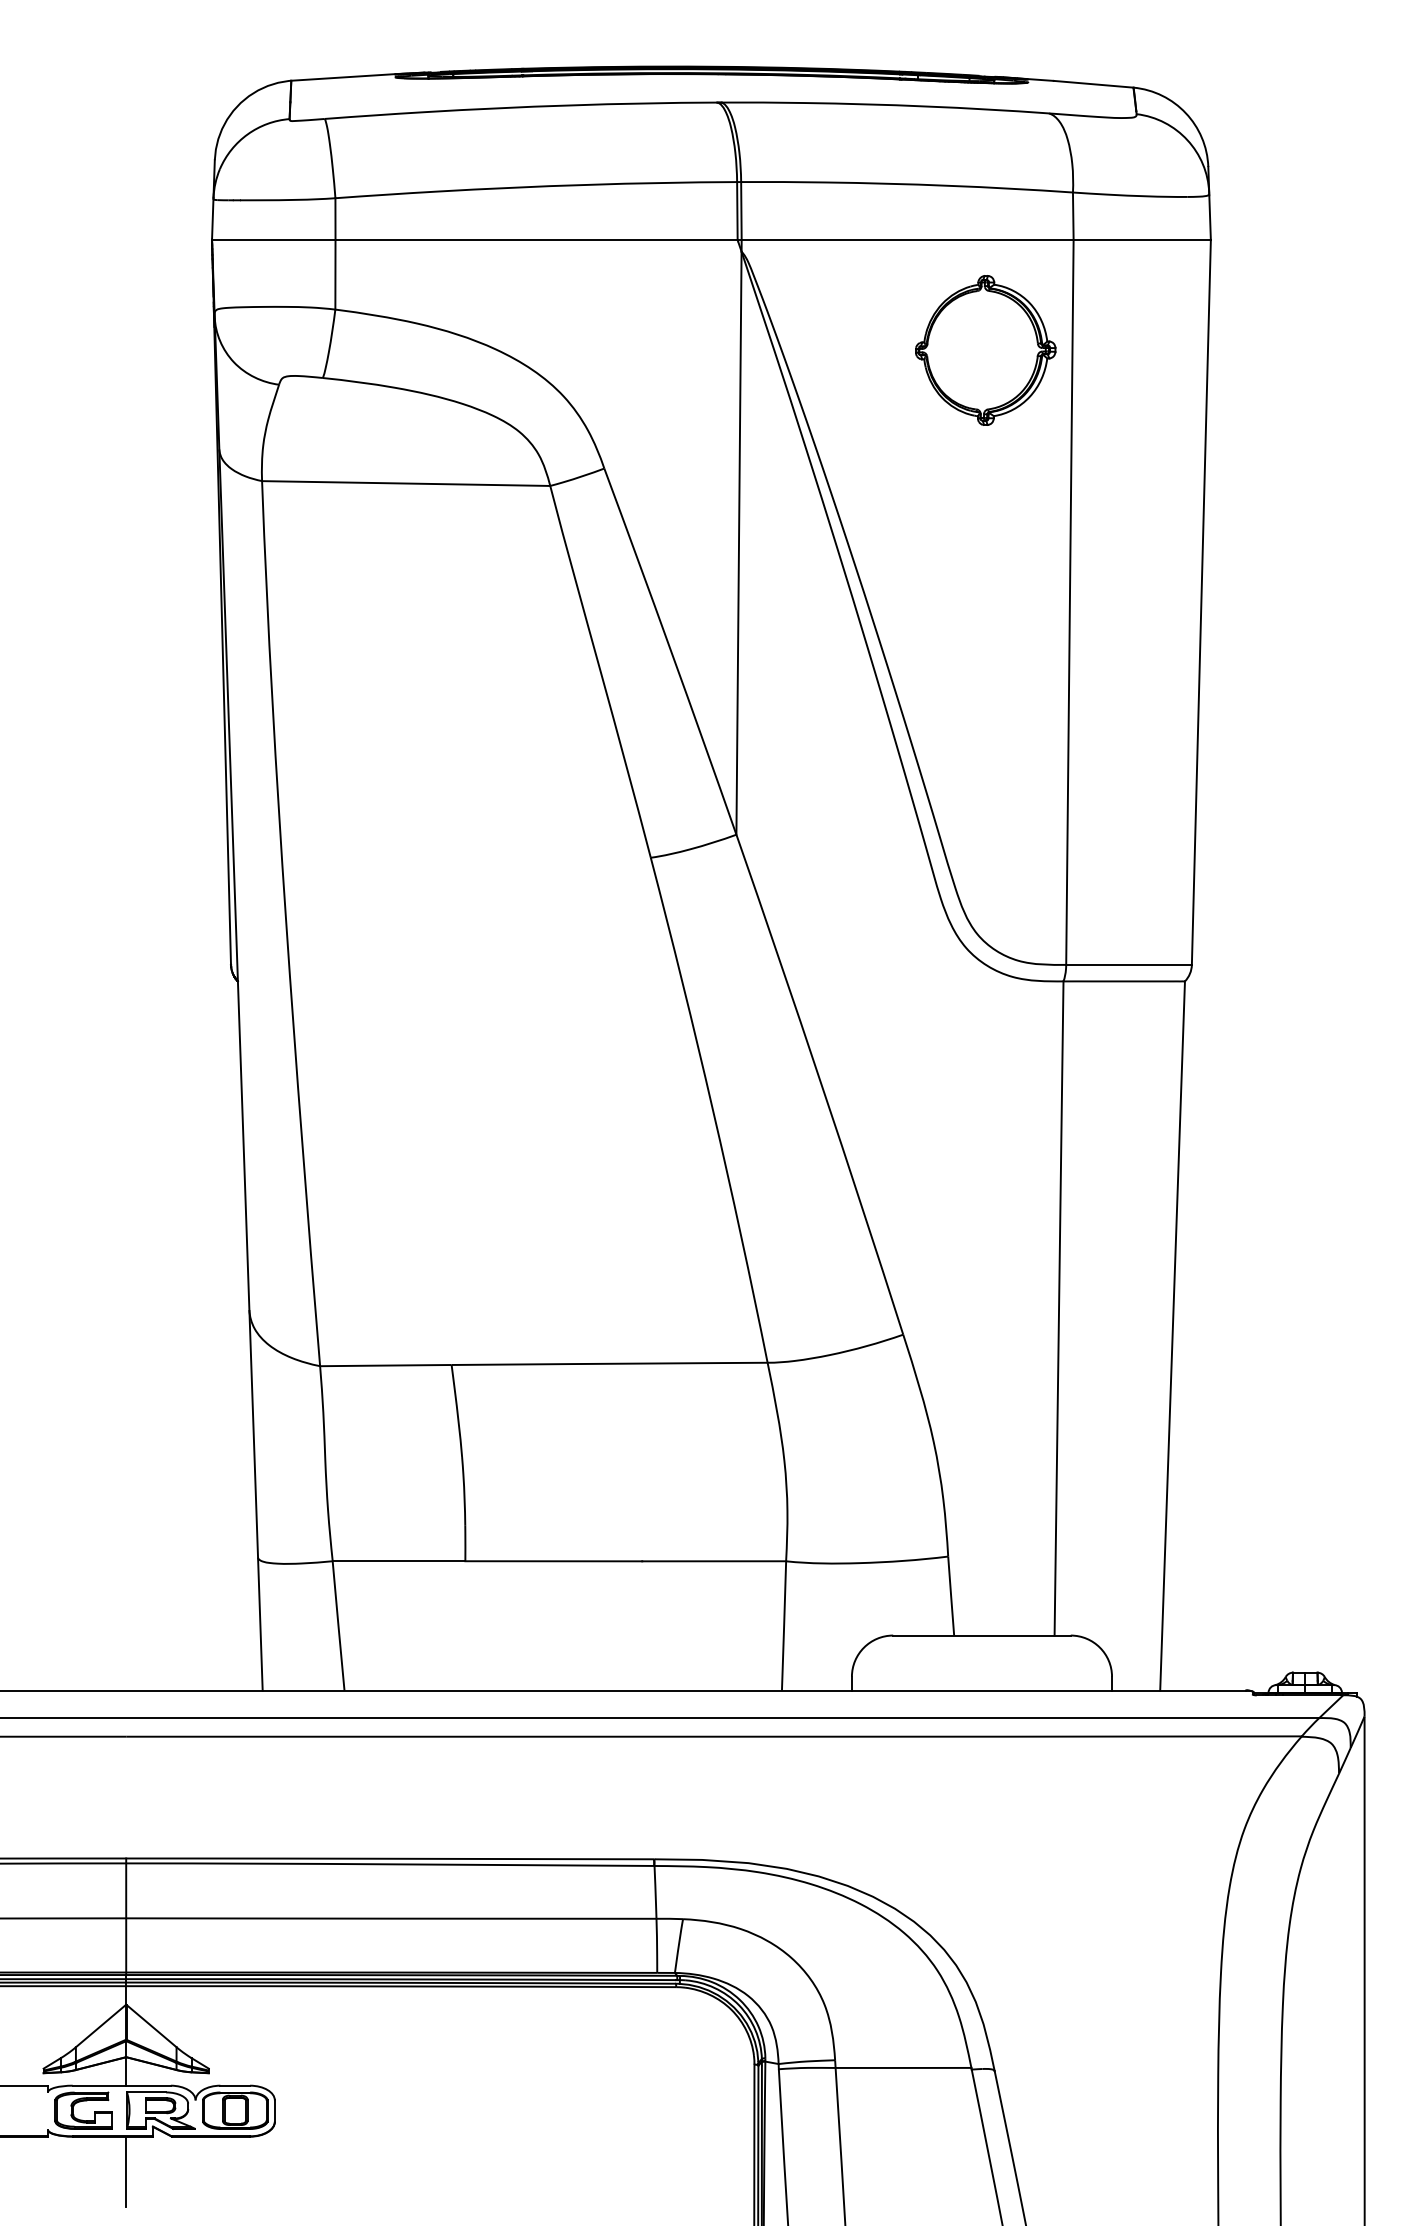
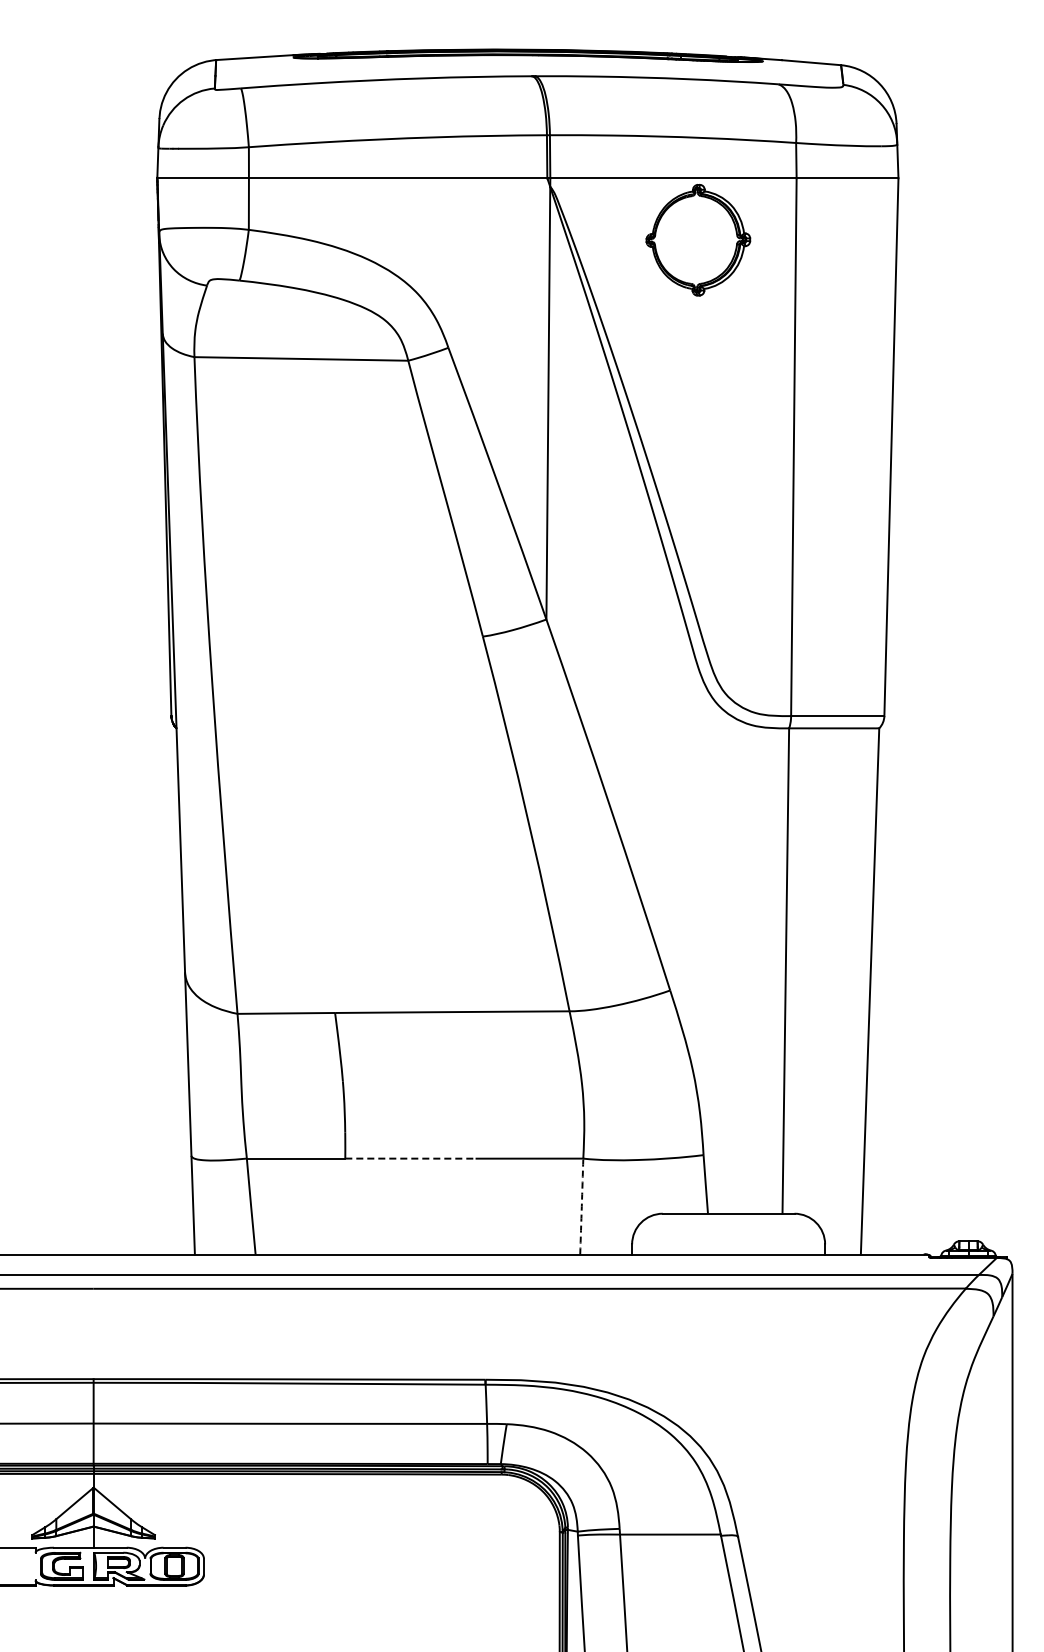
part: (985, 350) -> (698, 240), moved
line: (553, 1561) -> (410, 1158), solid -> dashed
arc: (783, 1625) -> (581, 1206), solid -> dashed
line: (126, 2171) -> (93, 1611), removed

